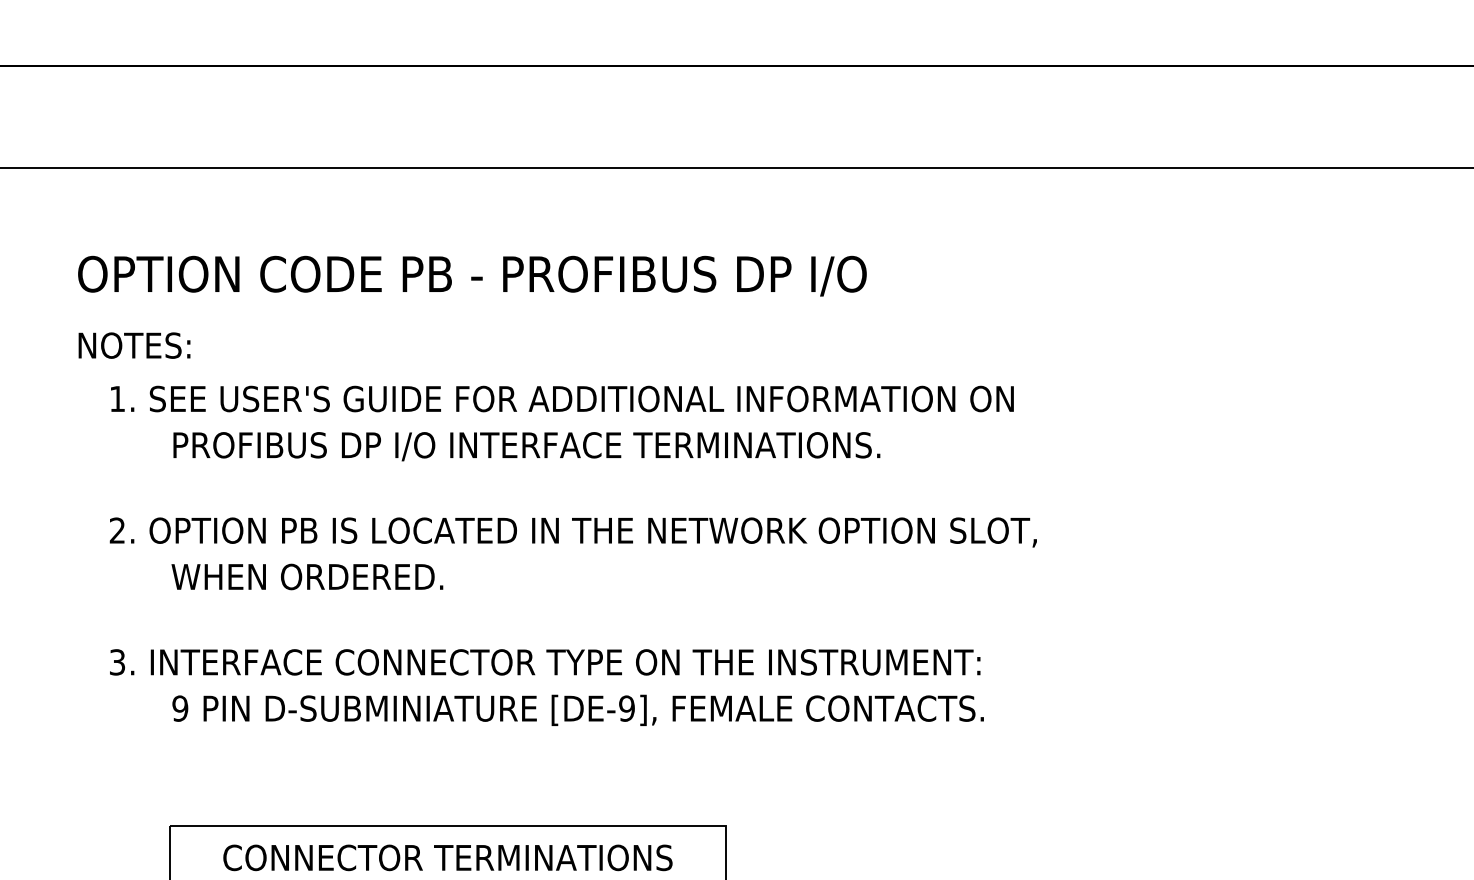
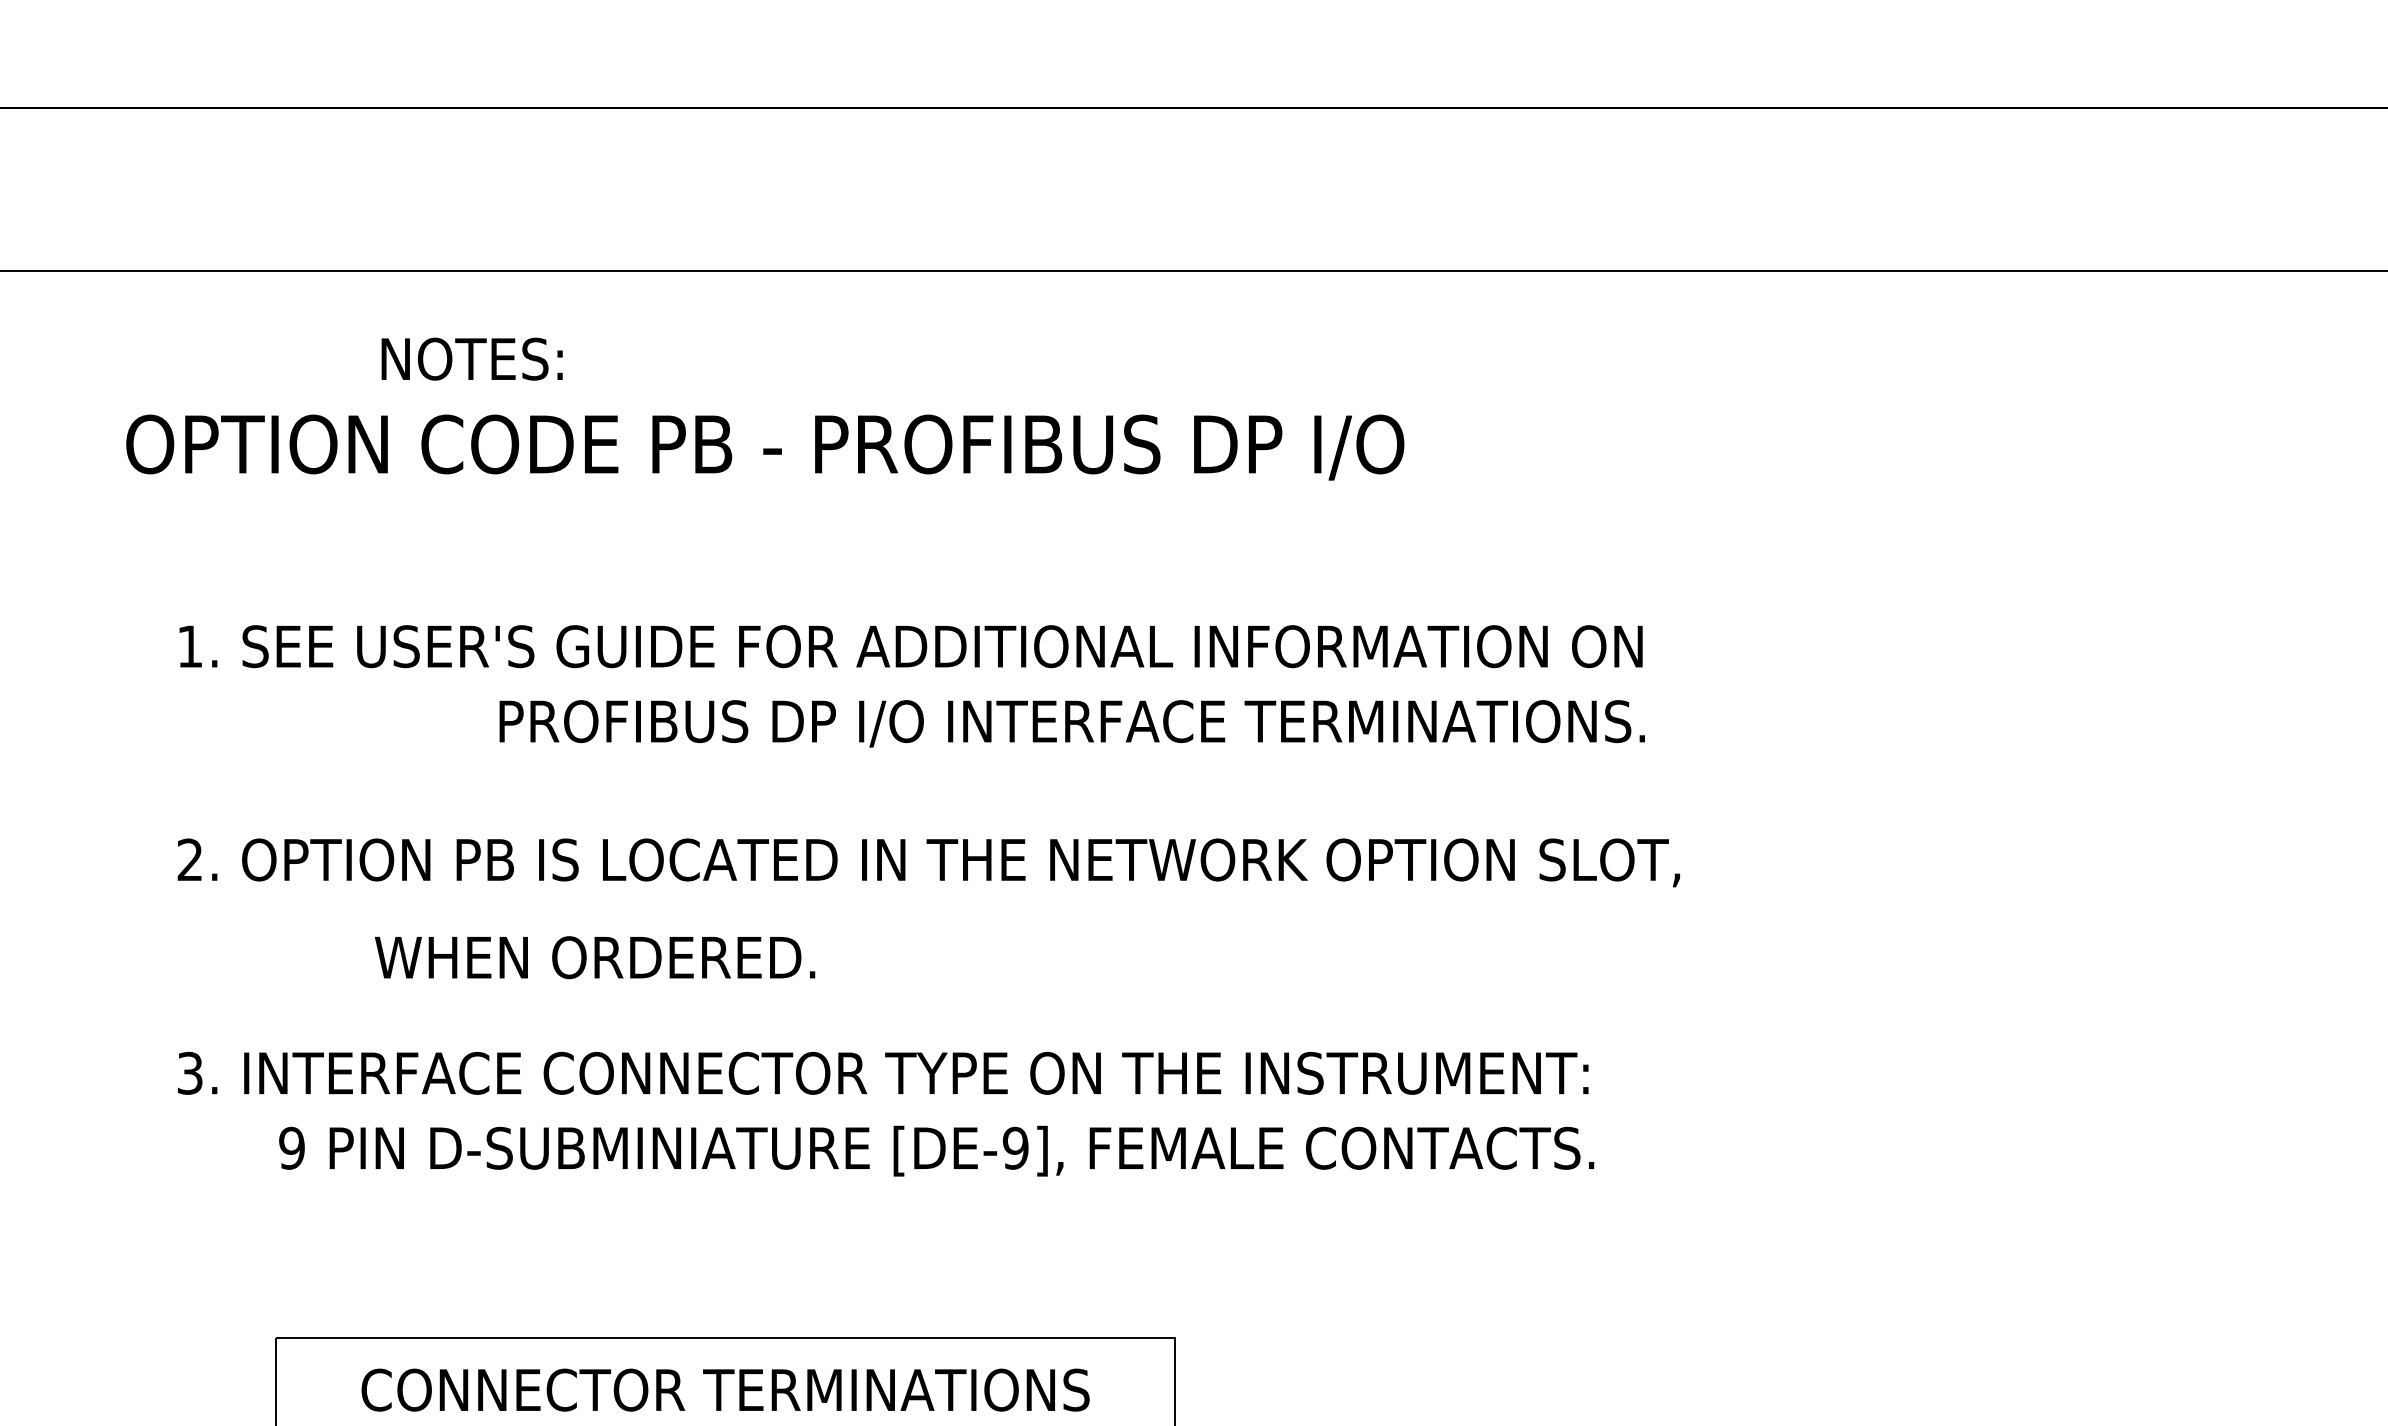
text: (134, 345) -> (472, 358), moved
text: (526, 446) -> (1071, 723), moved
text: (307, 576) -> (595, 956), moved

